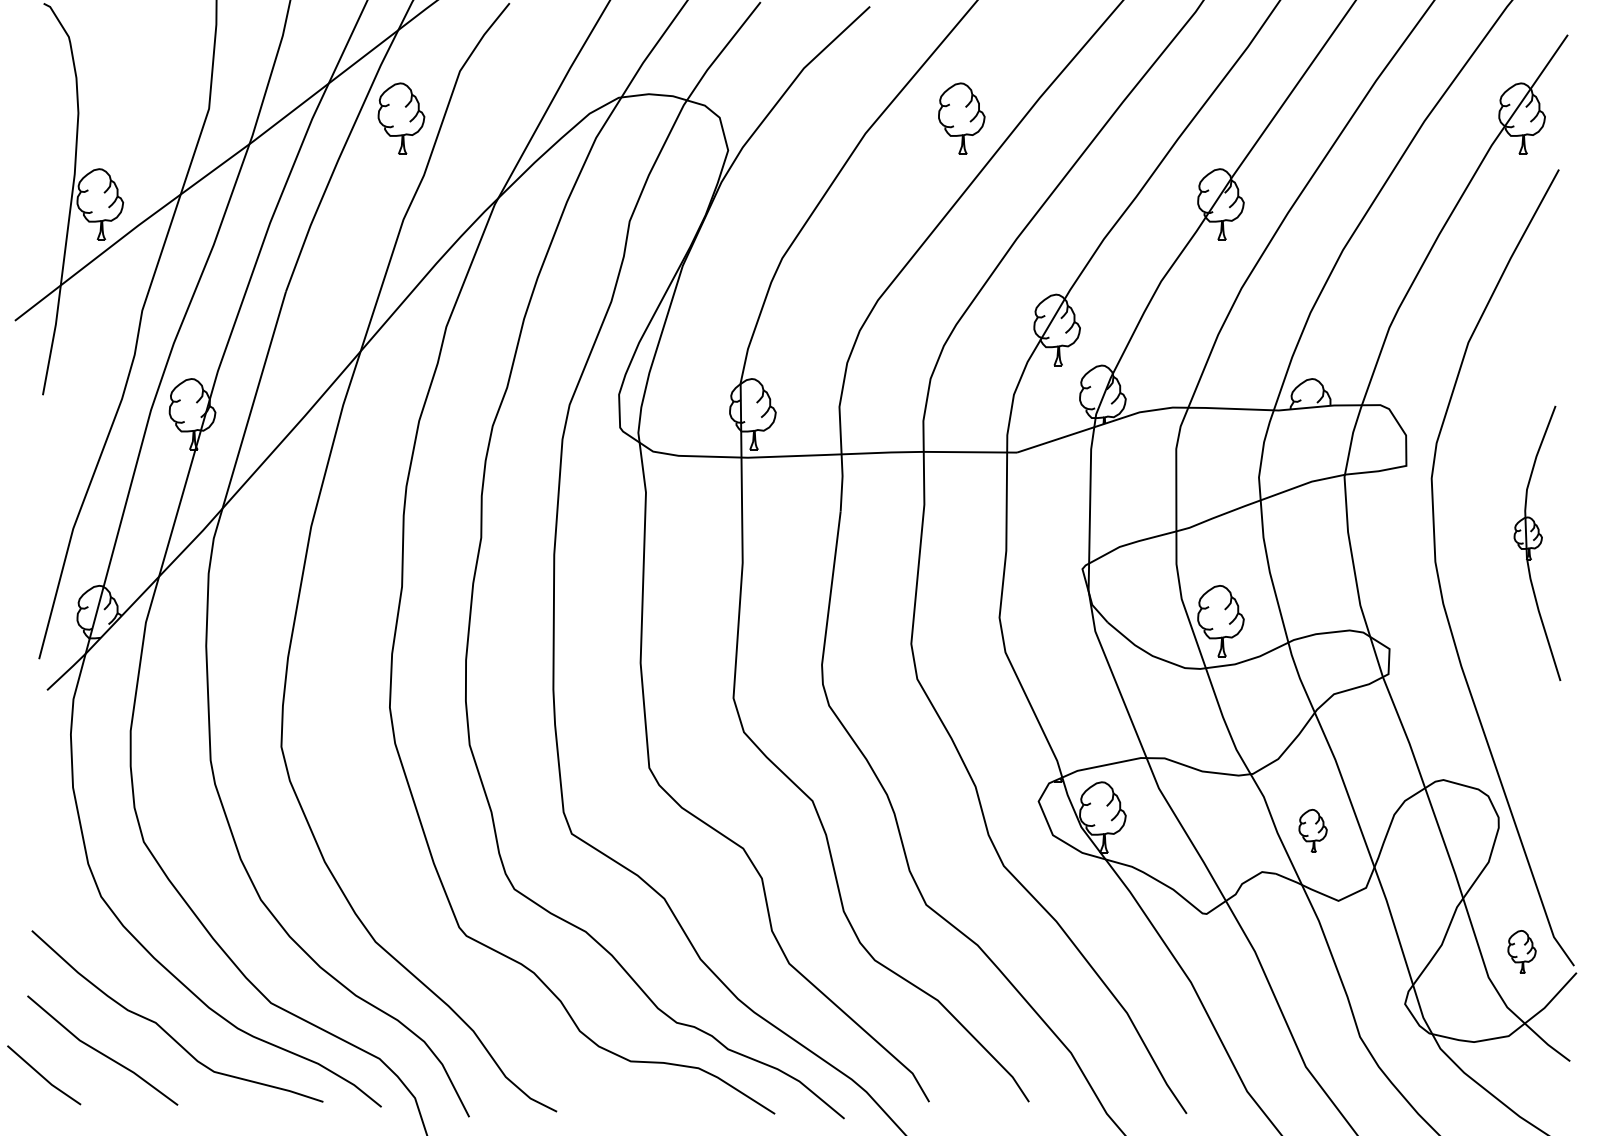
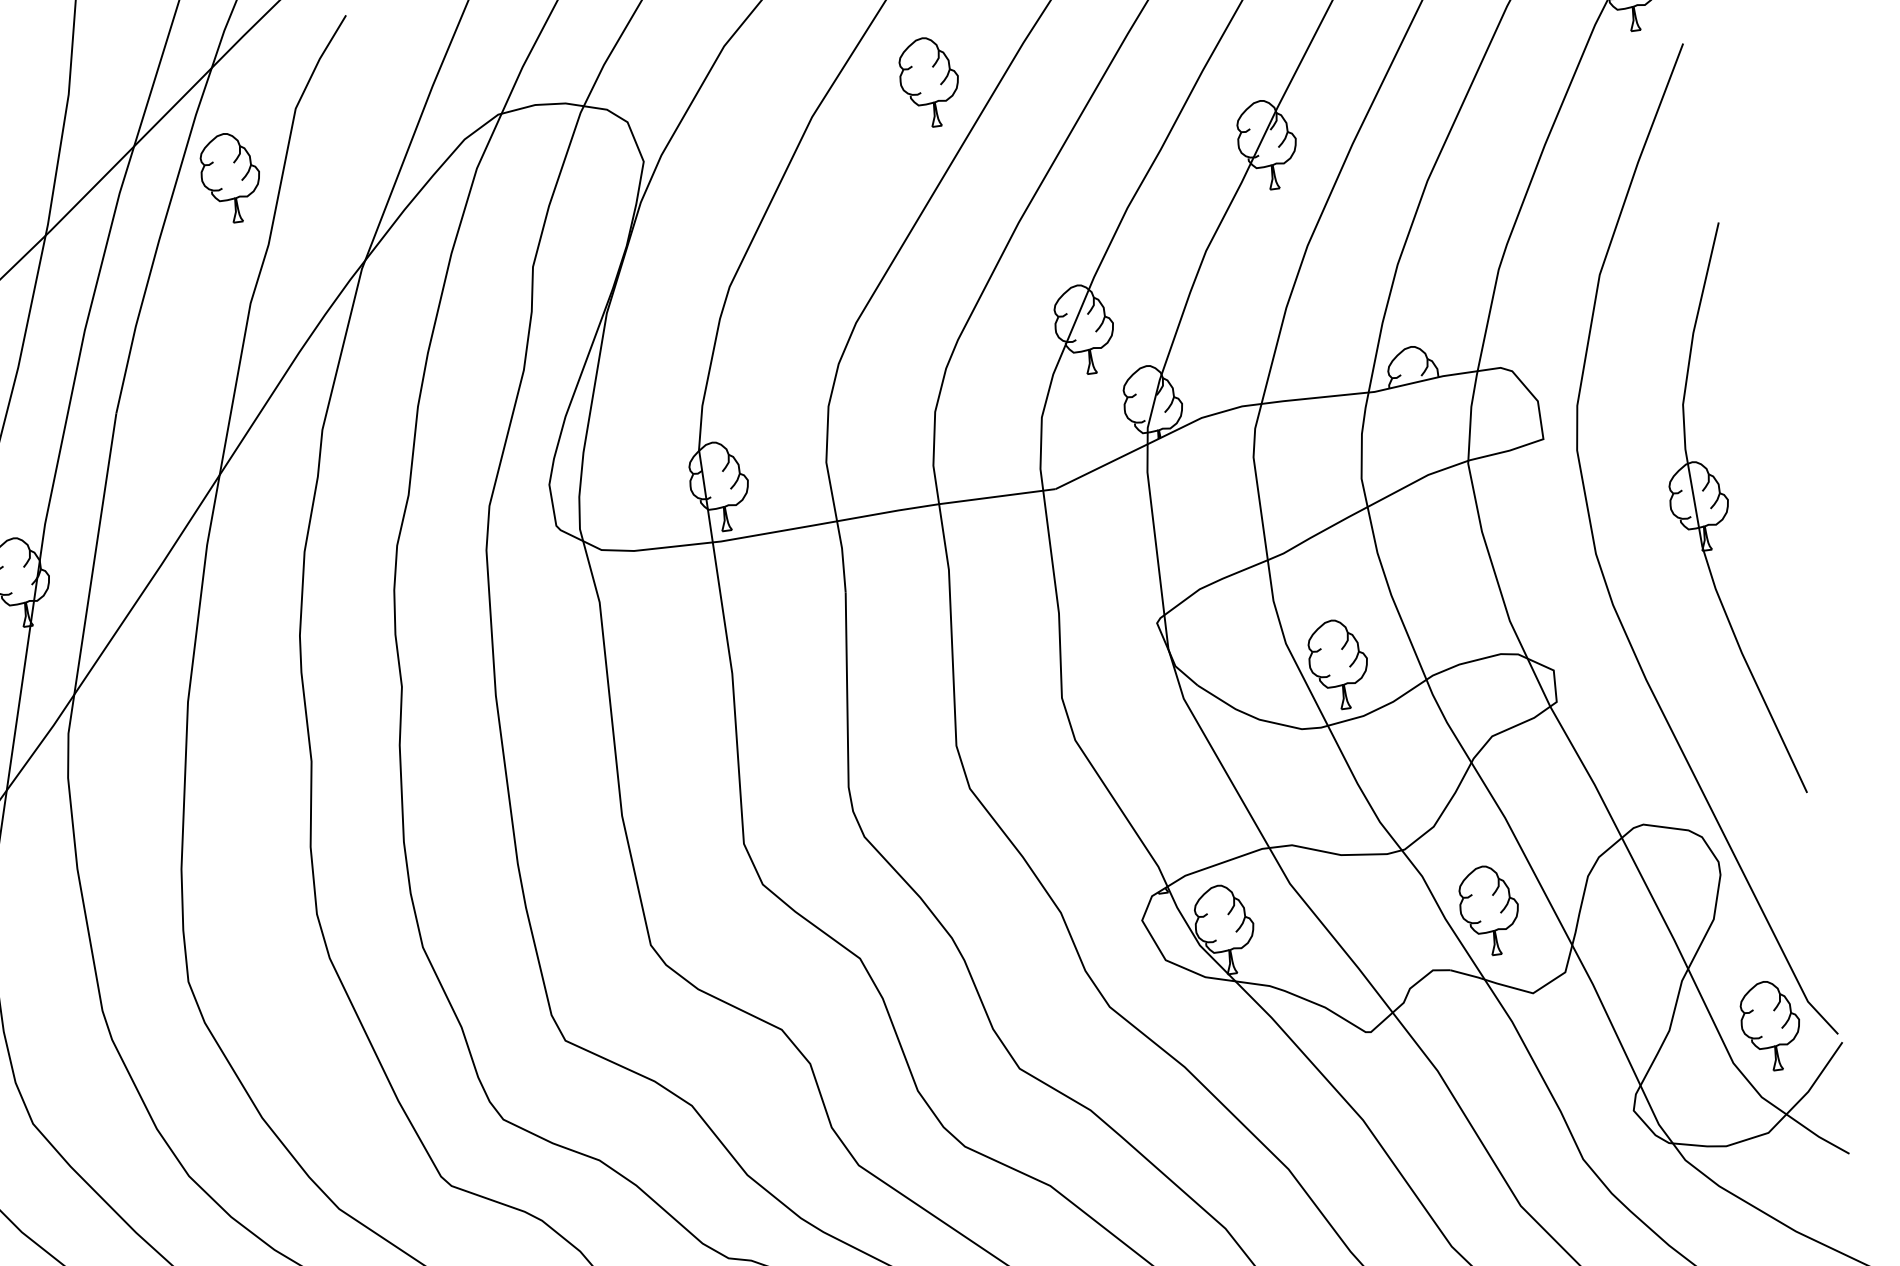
part: (1537, 543) -> (1720, 513), size x1.67
part: (1312, 830) -> (1488, 909), size x1.67
part: (1521, 951) -> (1769, 1025), size x1.67

